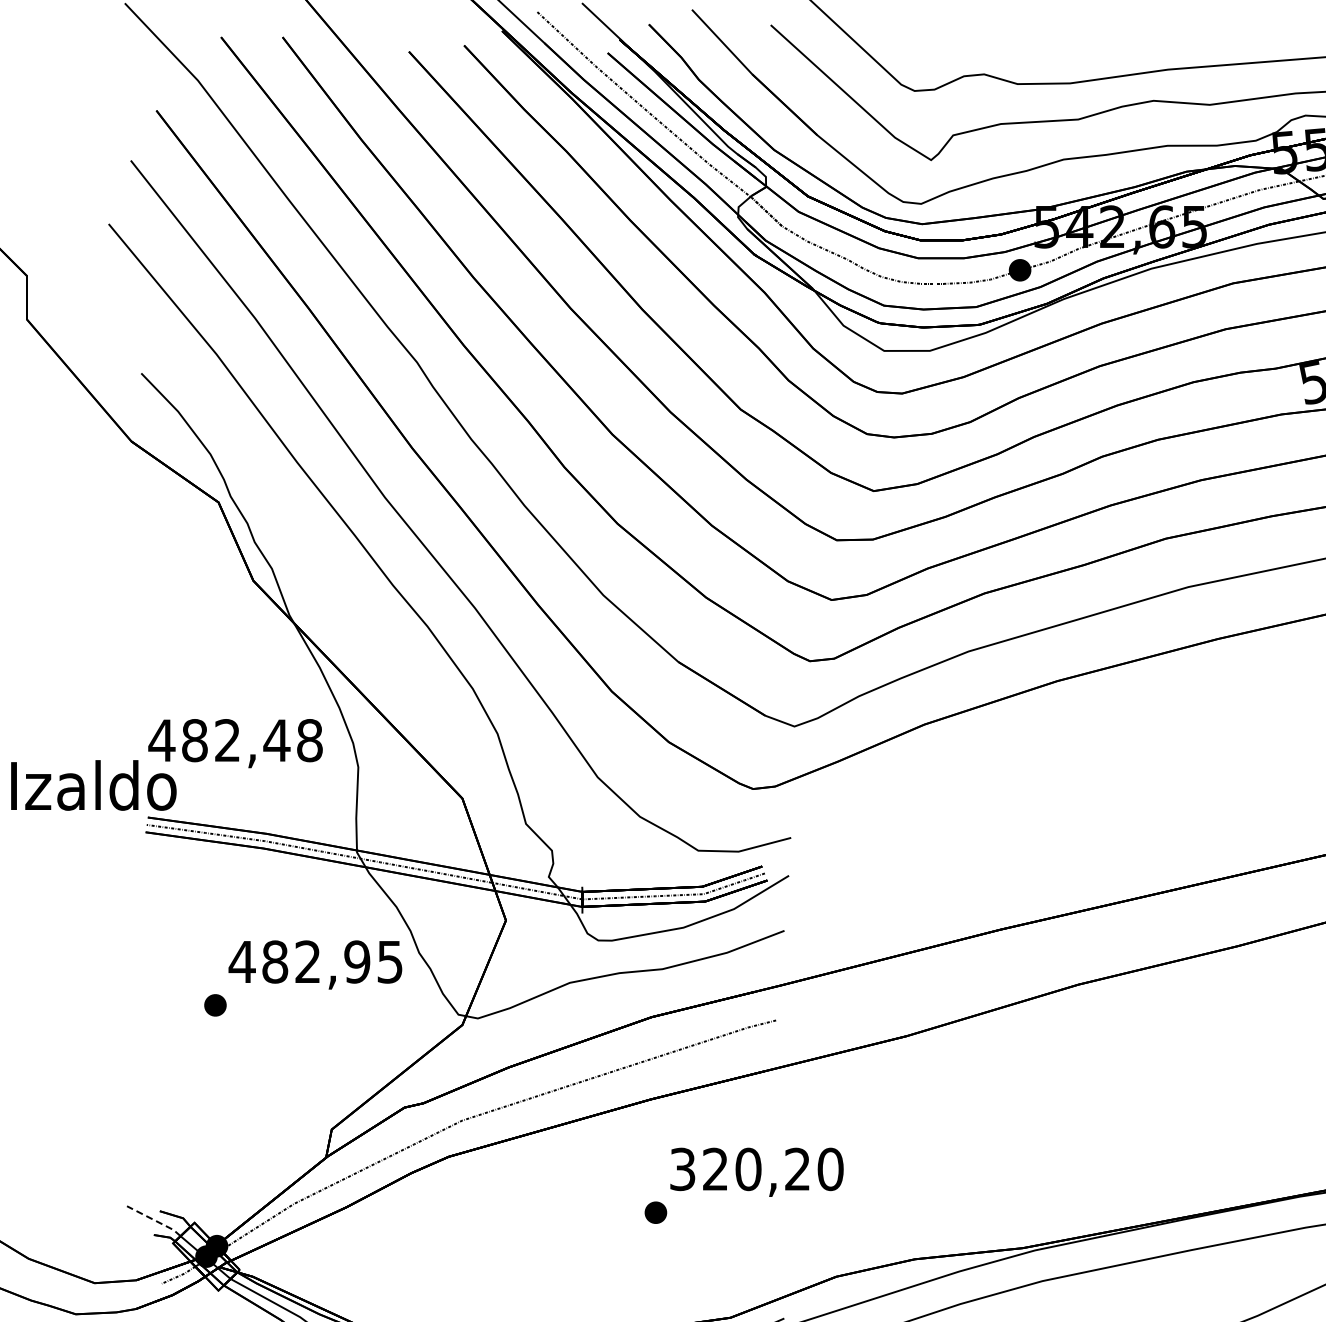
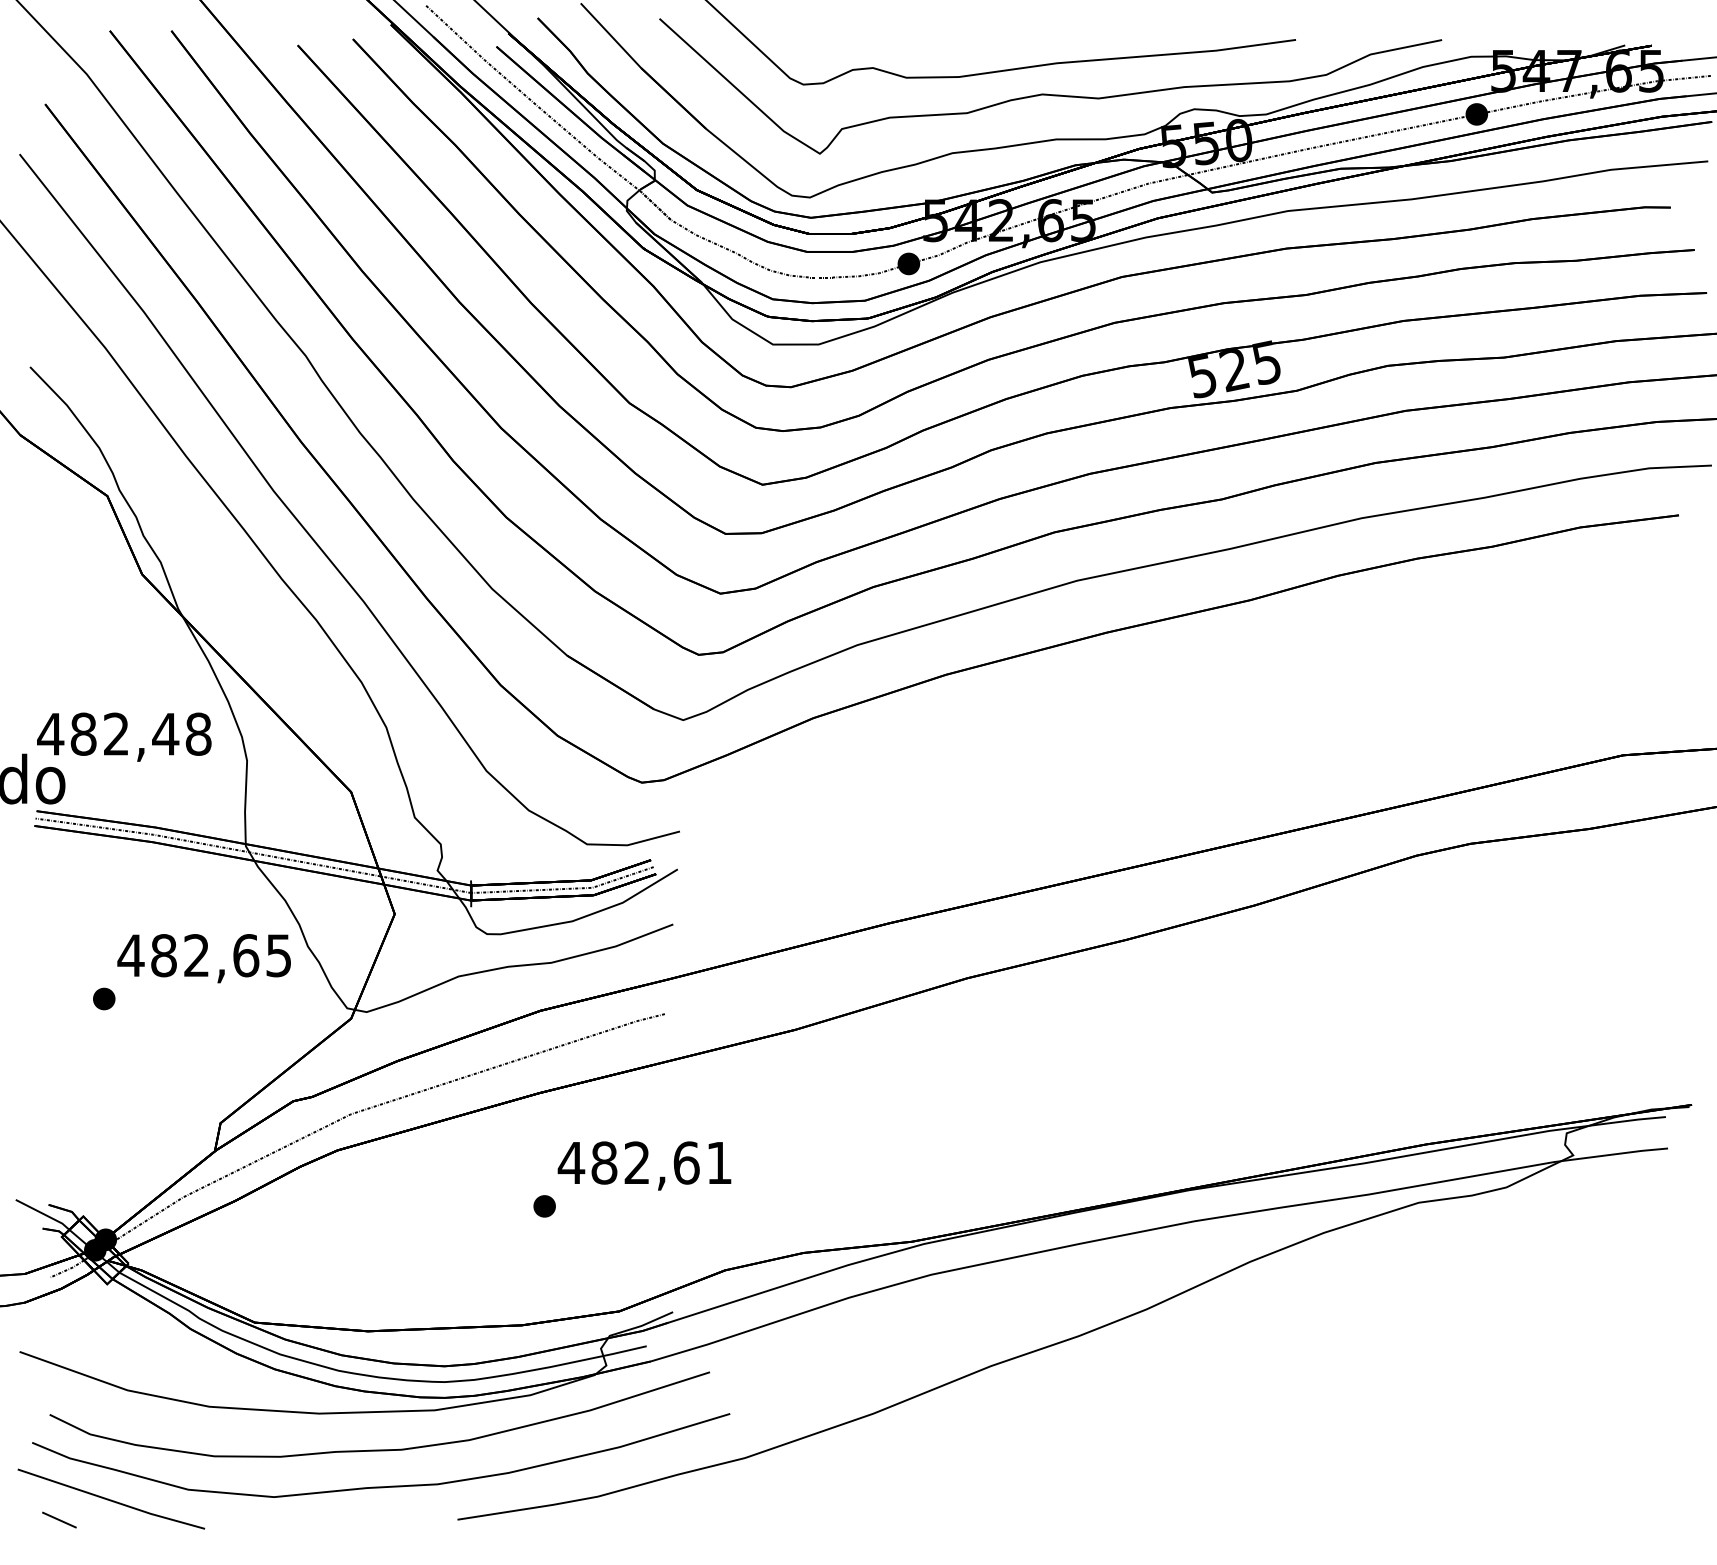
text: (357, 961) -> (246, 955), 482,95 -> 482,65
text: (755, 1168) -> (644, 1162), 320,20 -> 482,61
line: (154, 1220) -> (43, 1214), dashed -> solid

